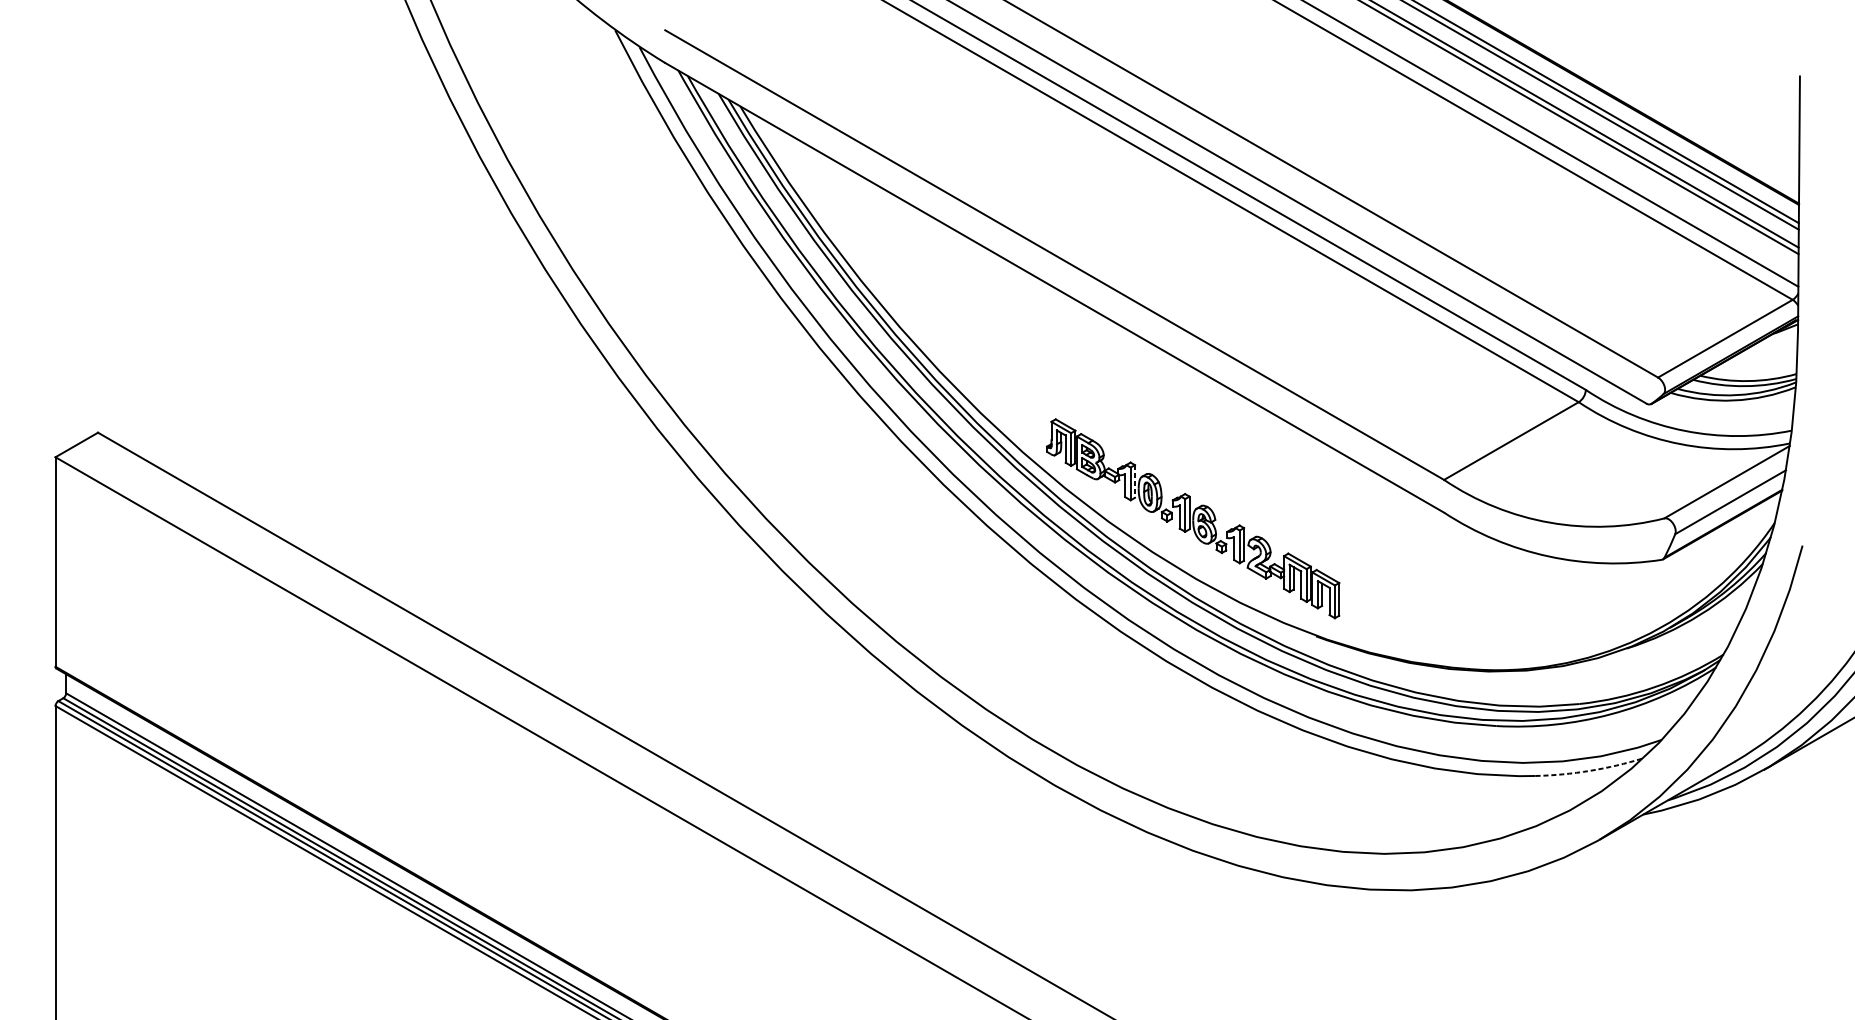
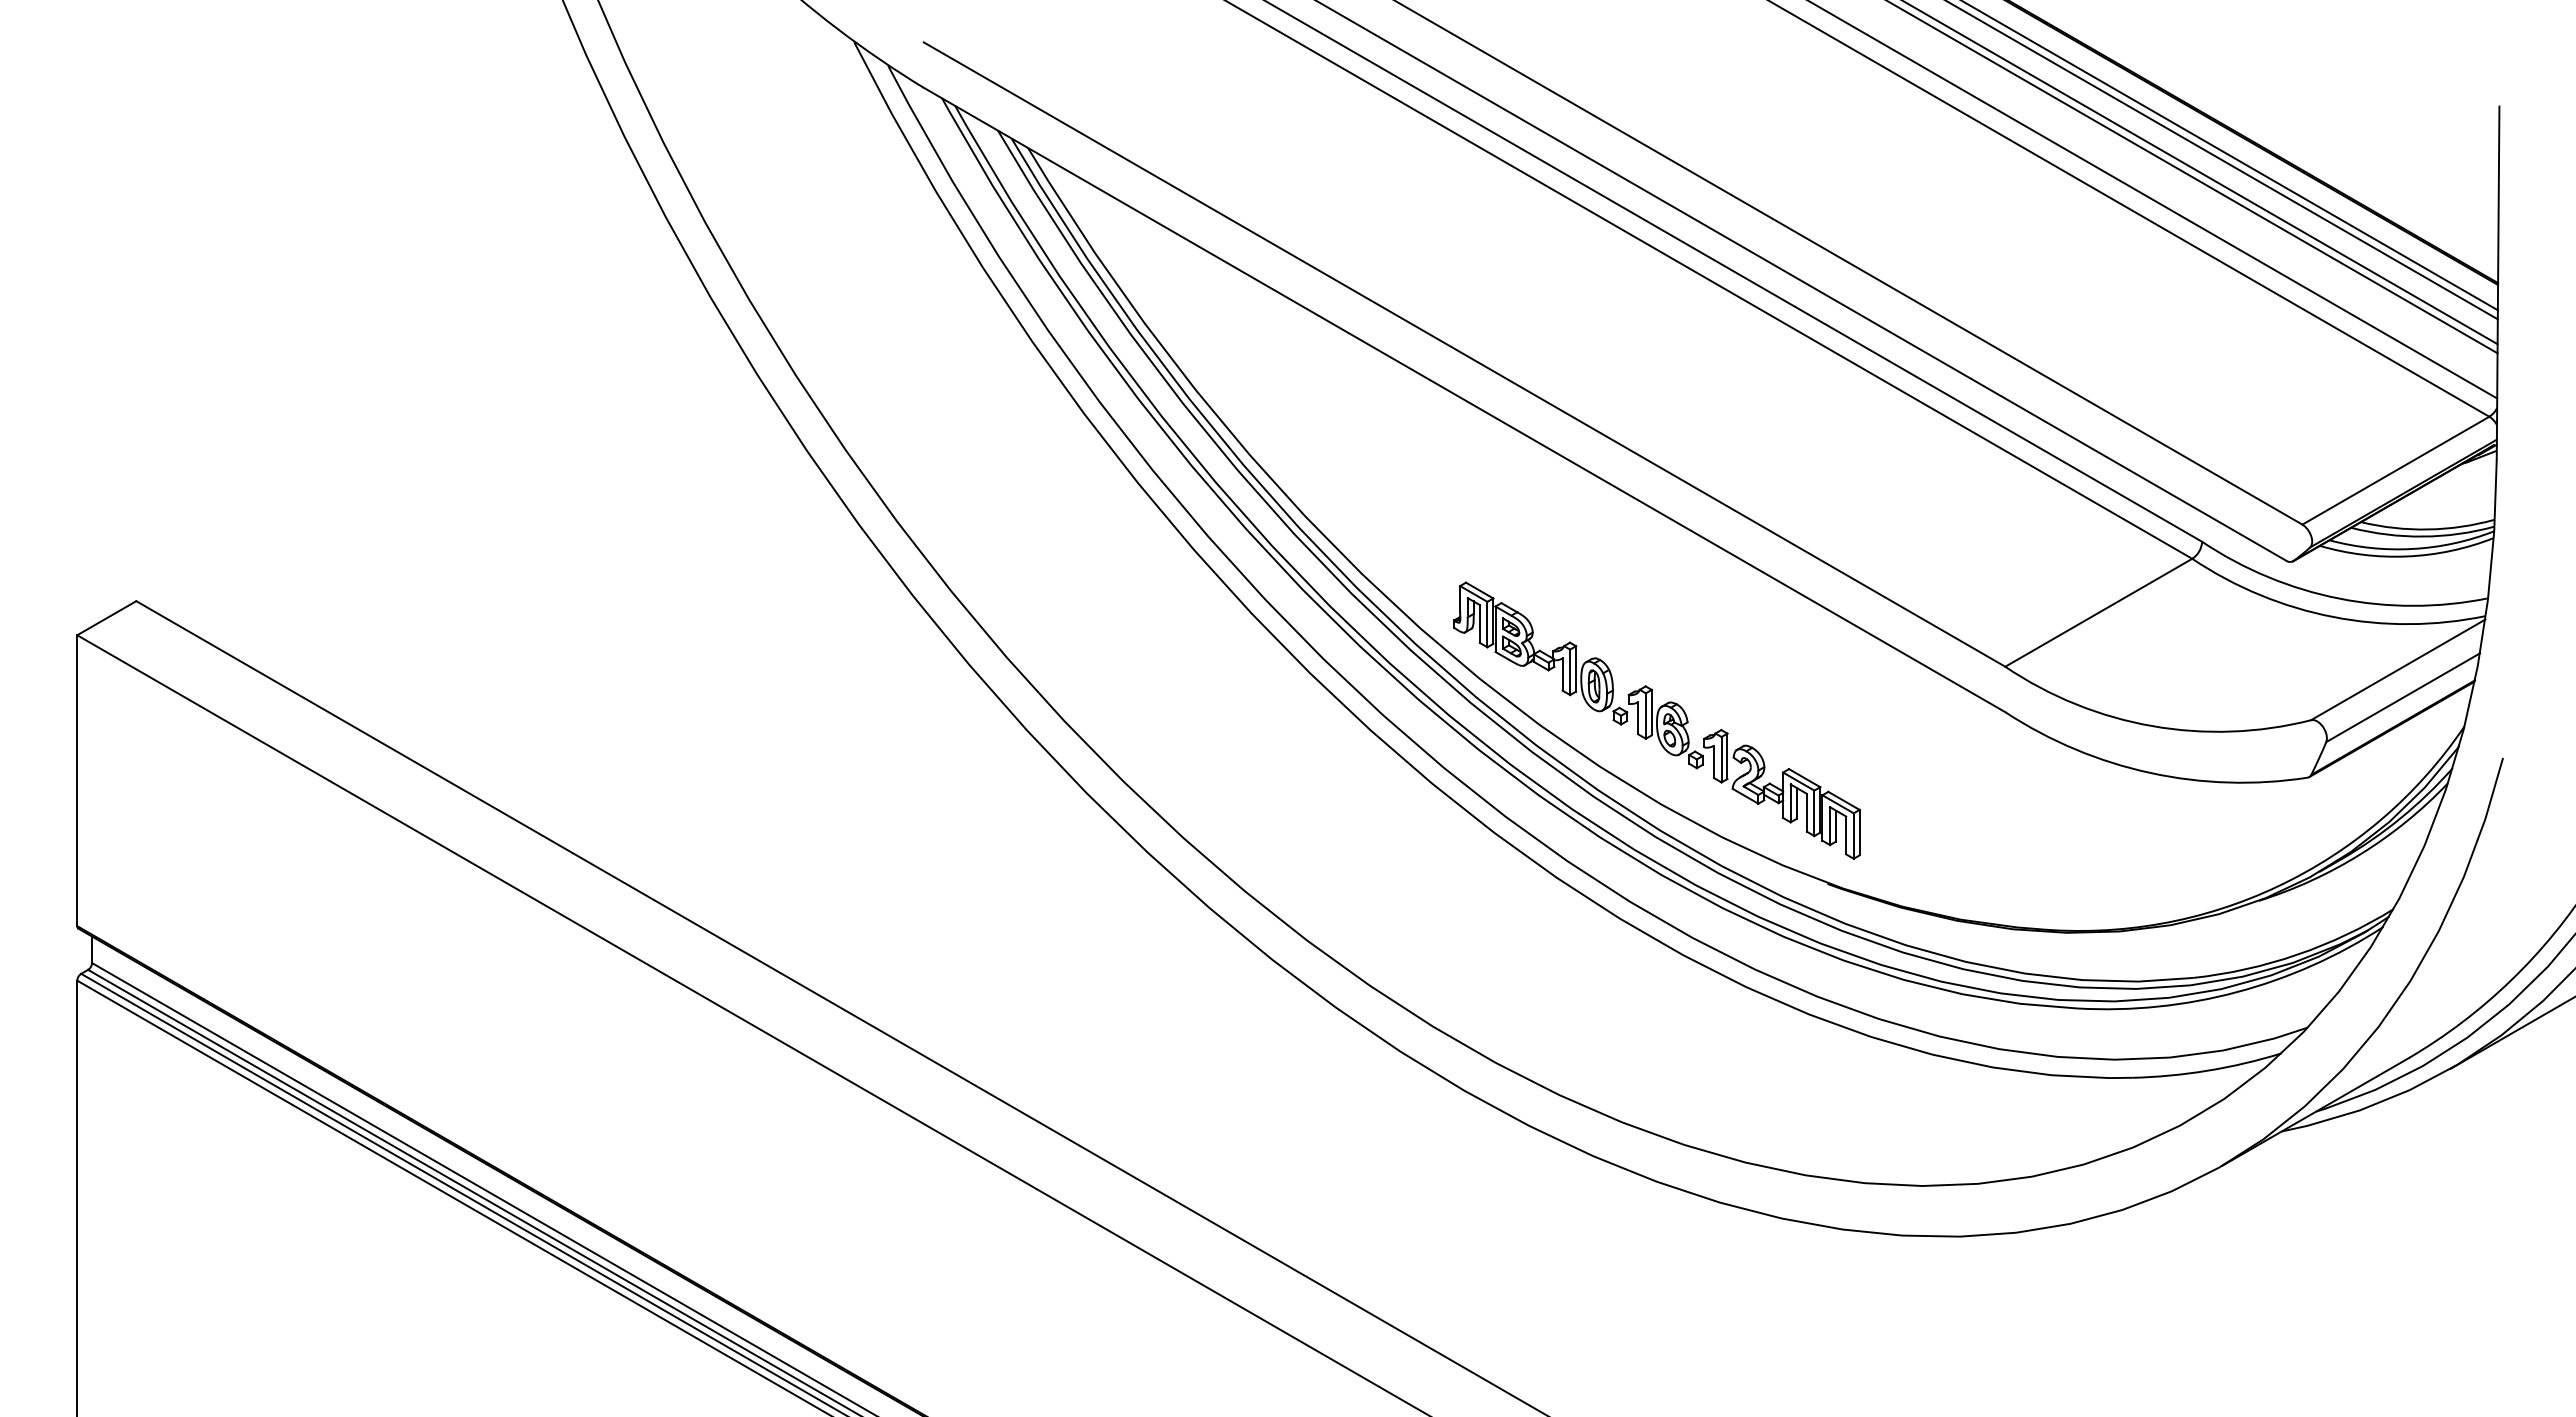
line: (1135, 481) -> (1576, 668), dashed -> solid
arc: (1589, 770) -> (2207, 1070), dashed -> solid

